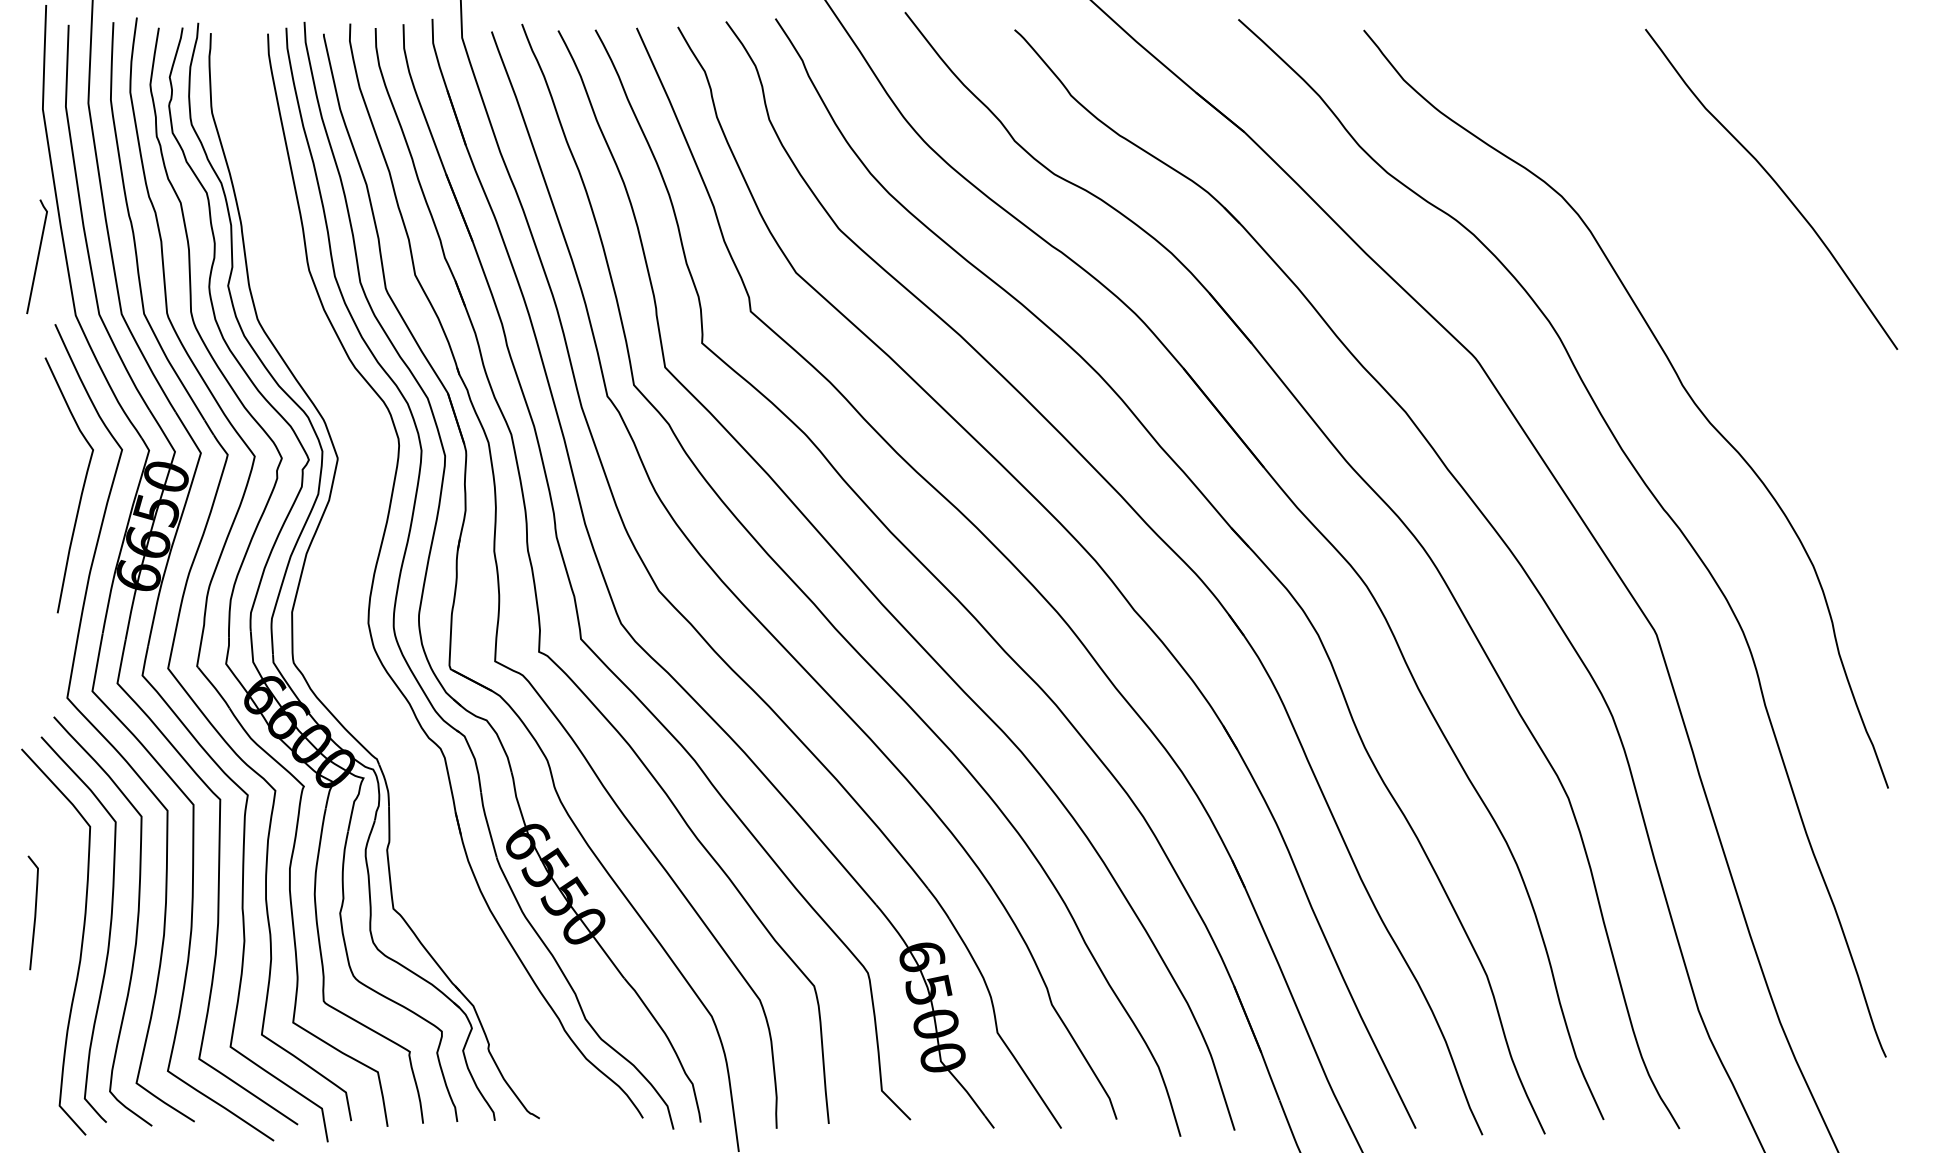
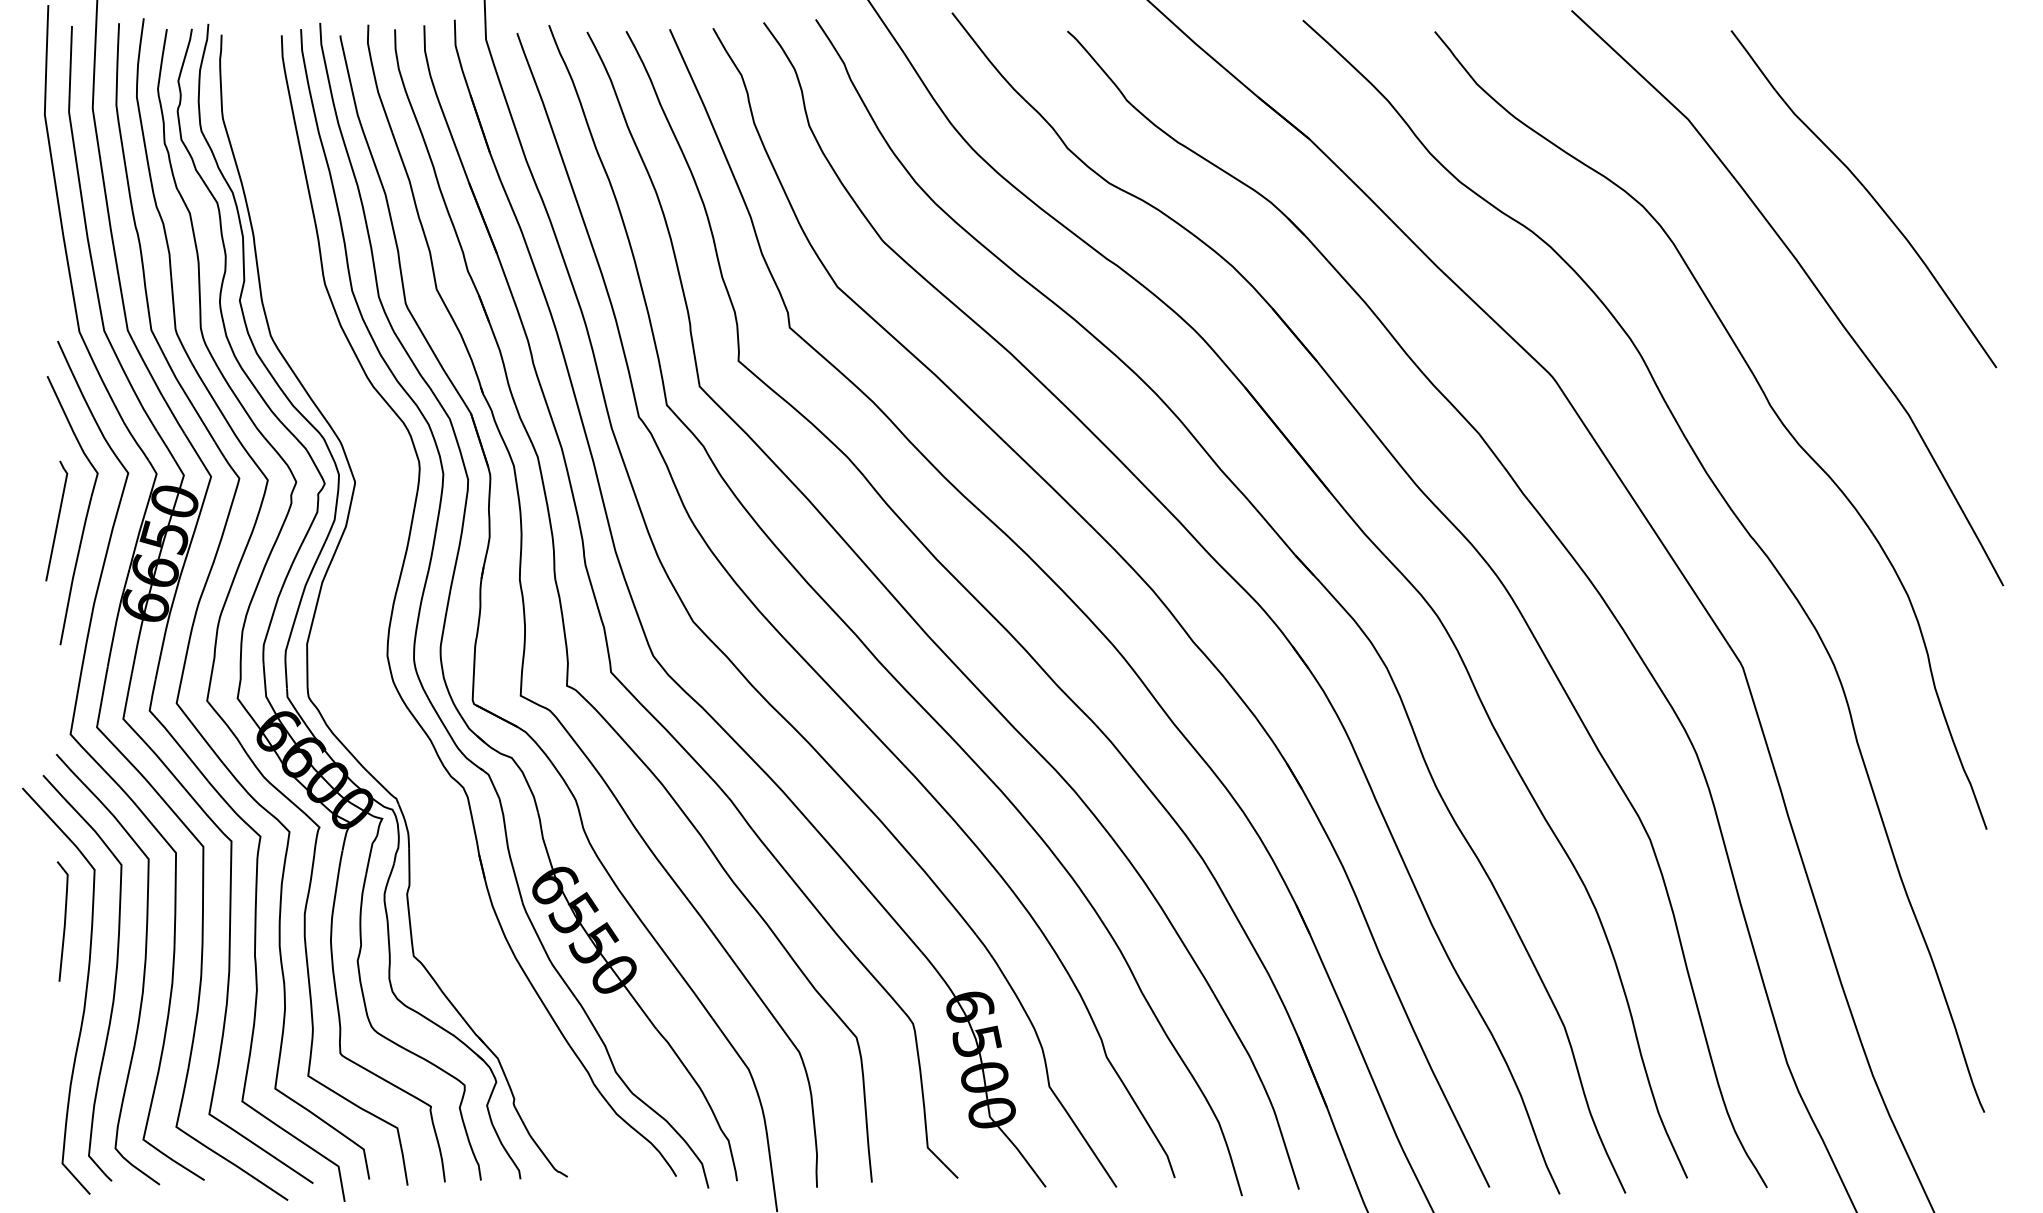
line: (37, 256) -> (57, 520), moved
curve: (1719, 266) -> (1809, 280), added
curve: (34, 912) -> (64, 921), moved

